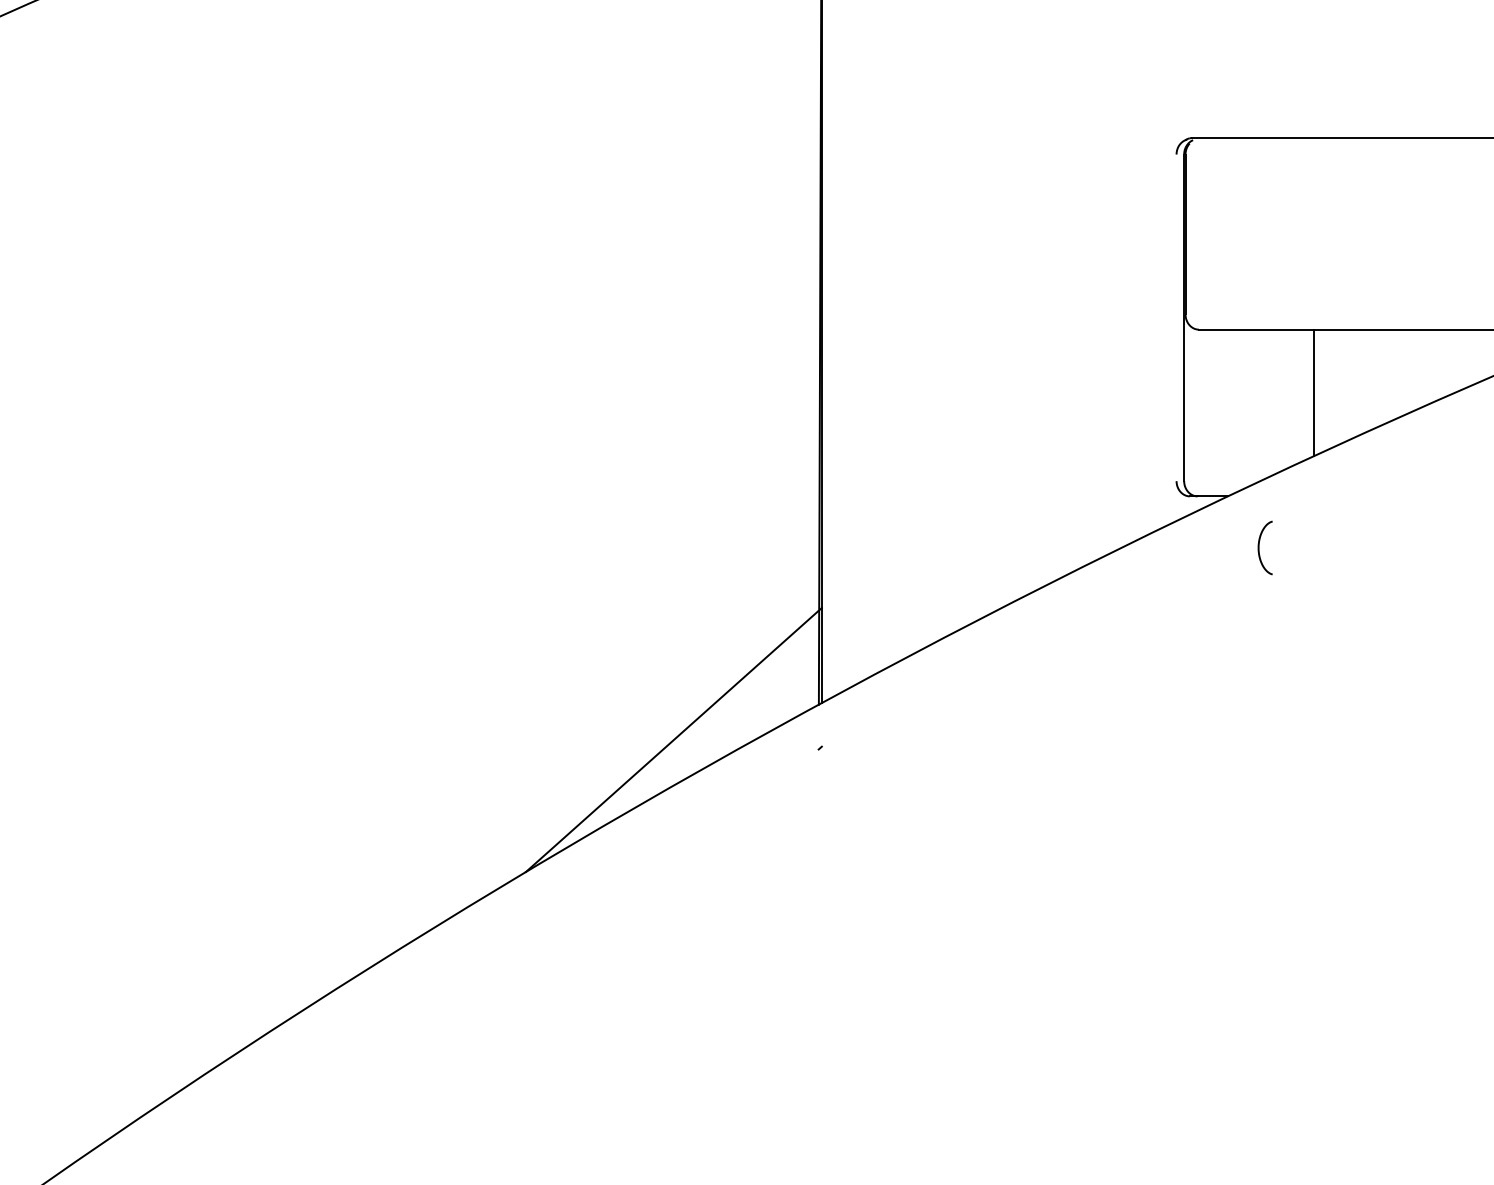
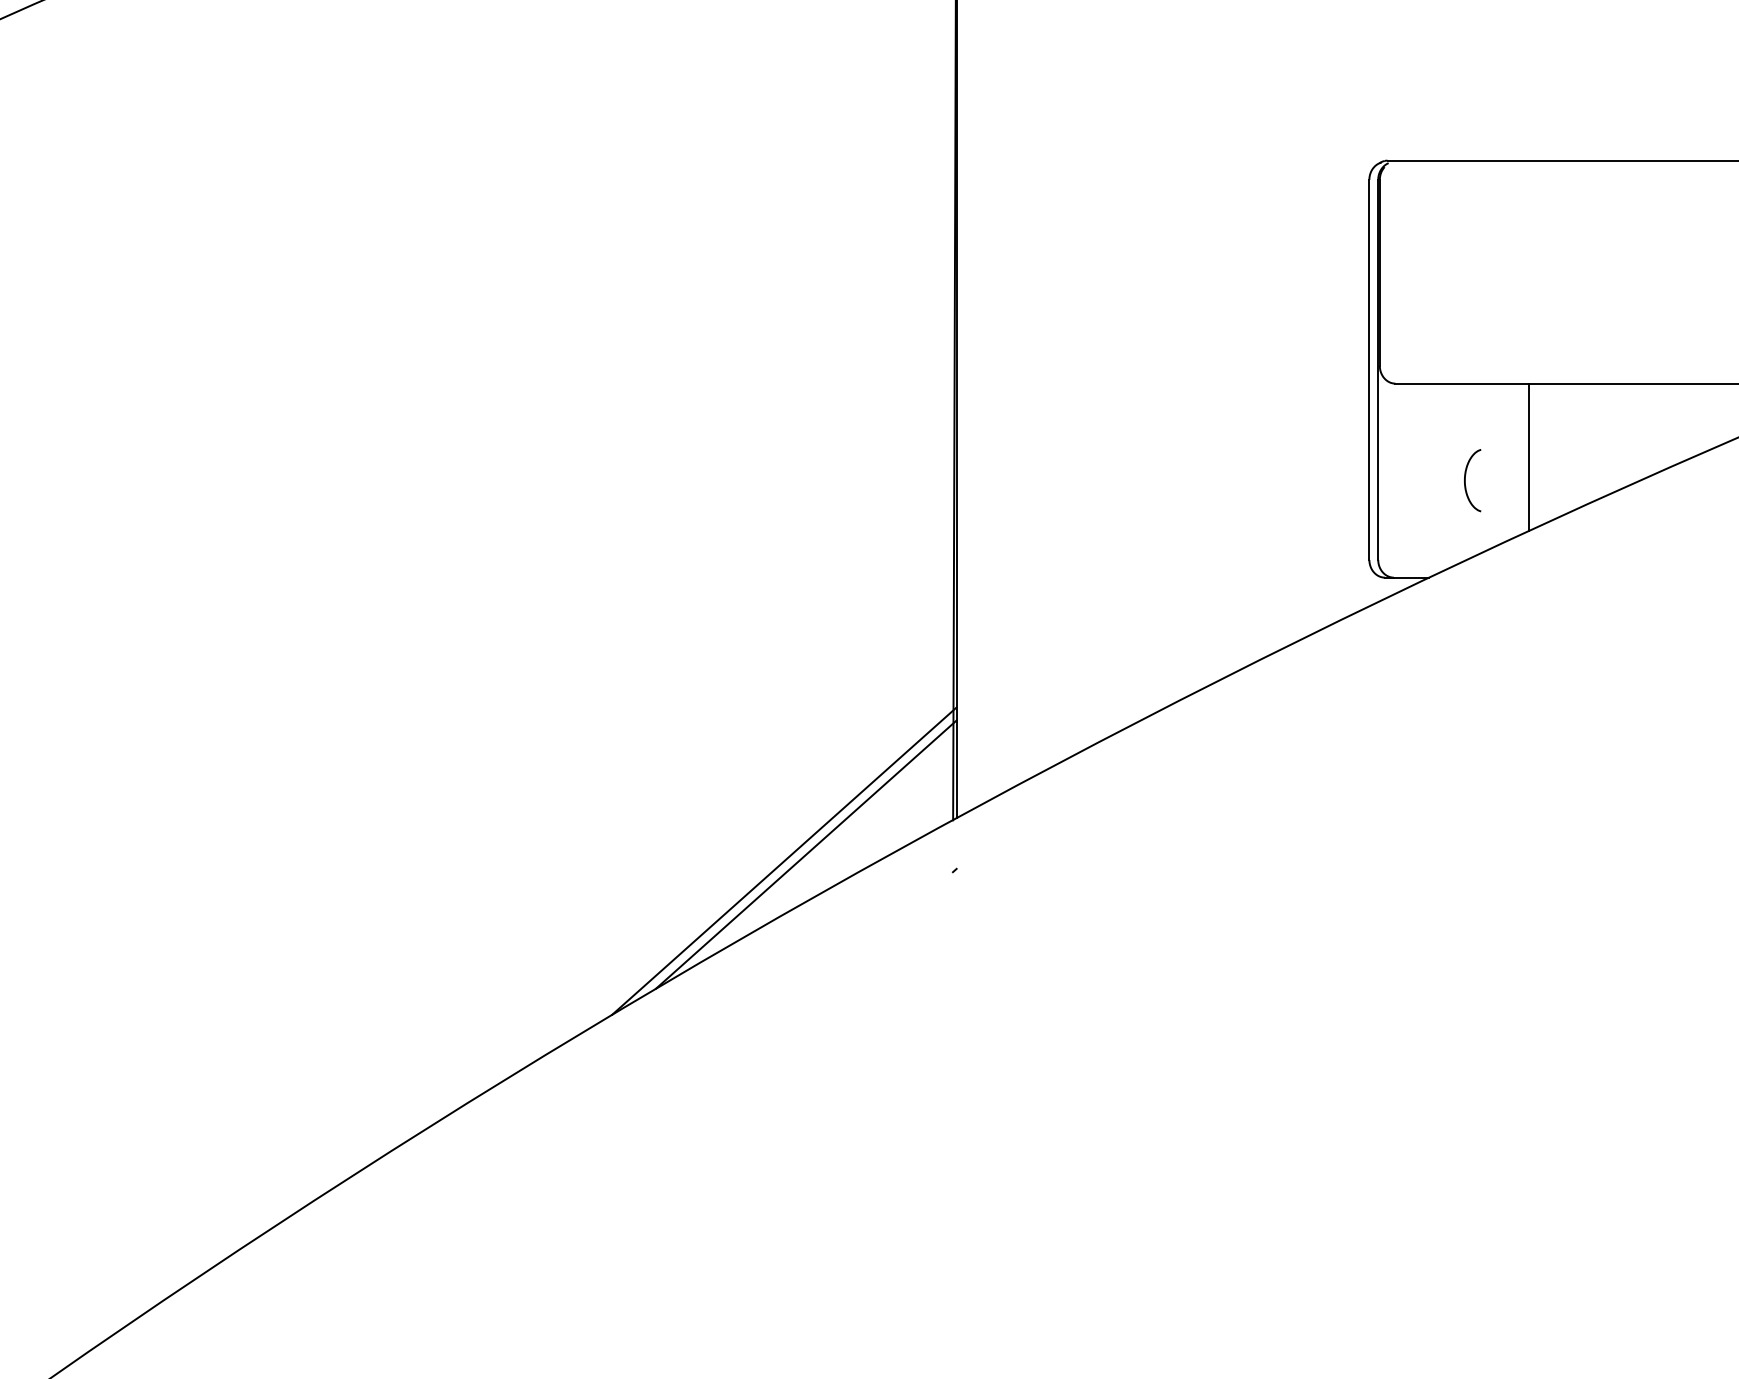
line: (1176, 317) -> (1369, 369), added
curve: (1259, 547) -> (1465, 480), moved
line: (692, 734) -> (806, 854), added

